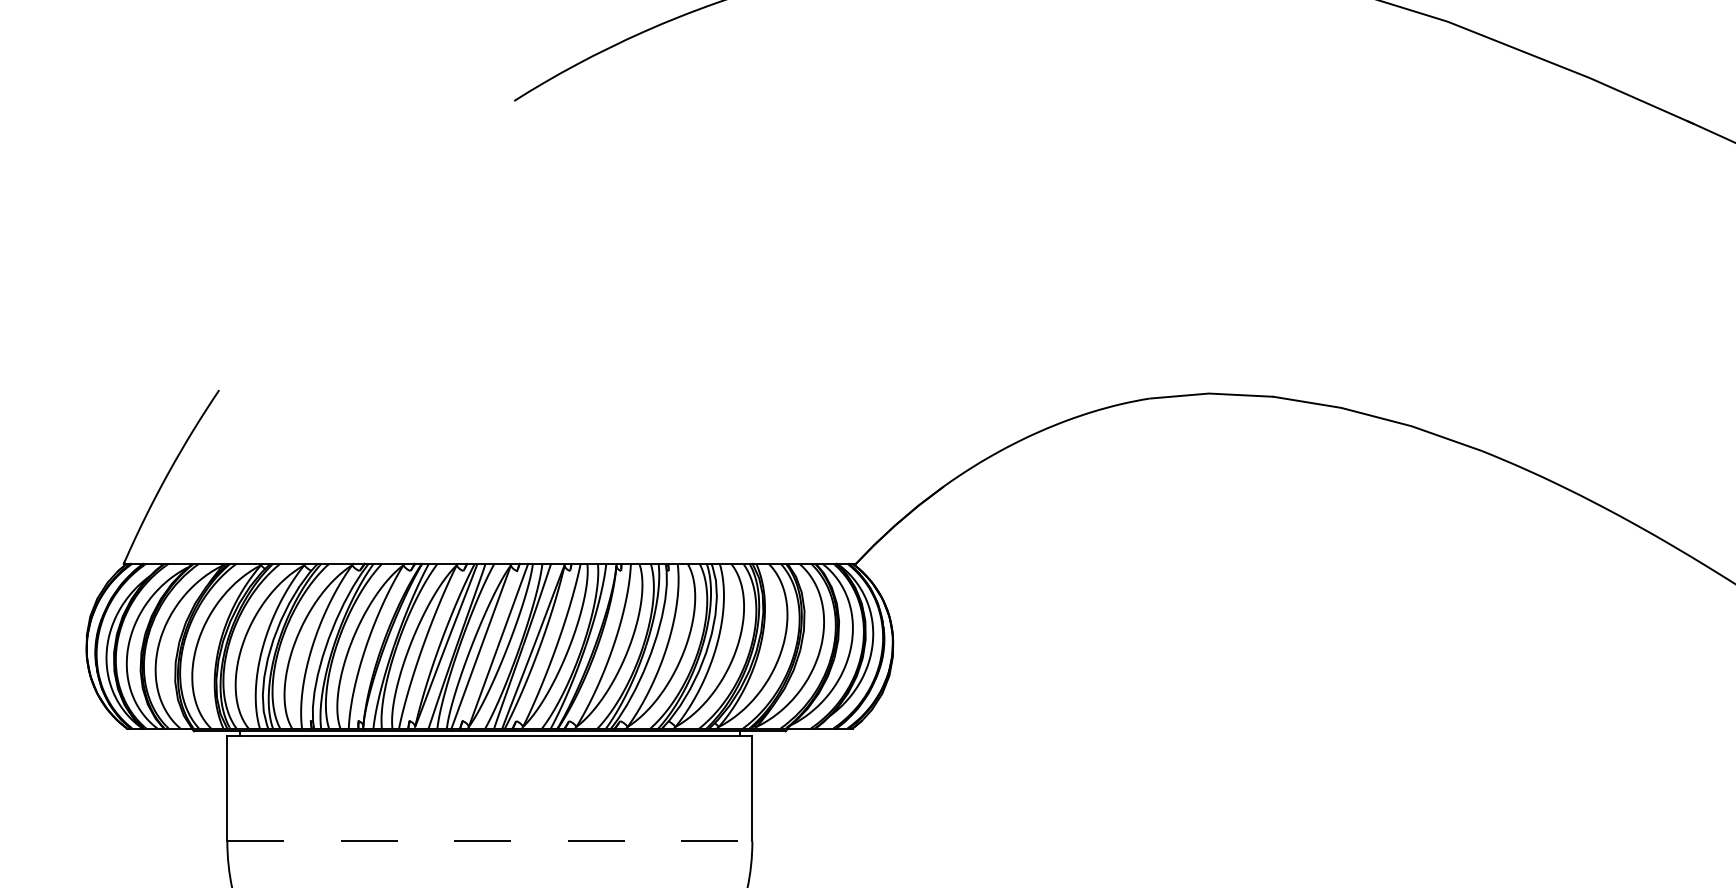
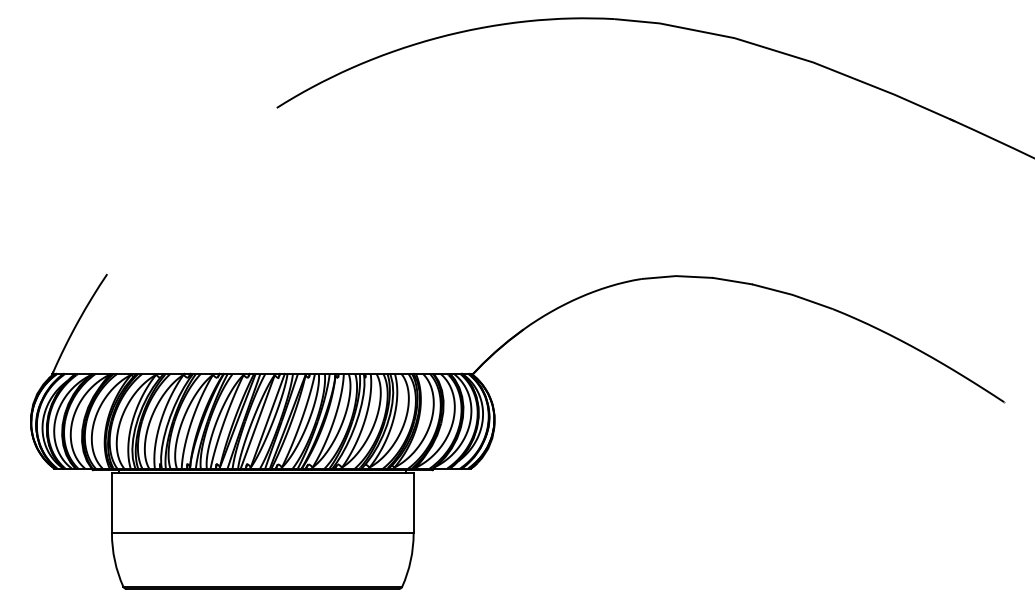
line: (489, 841) -> (262, 533), dashed -> solid

